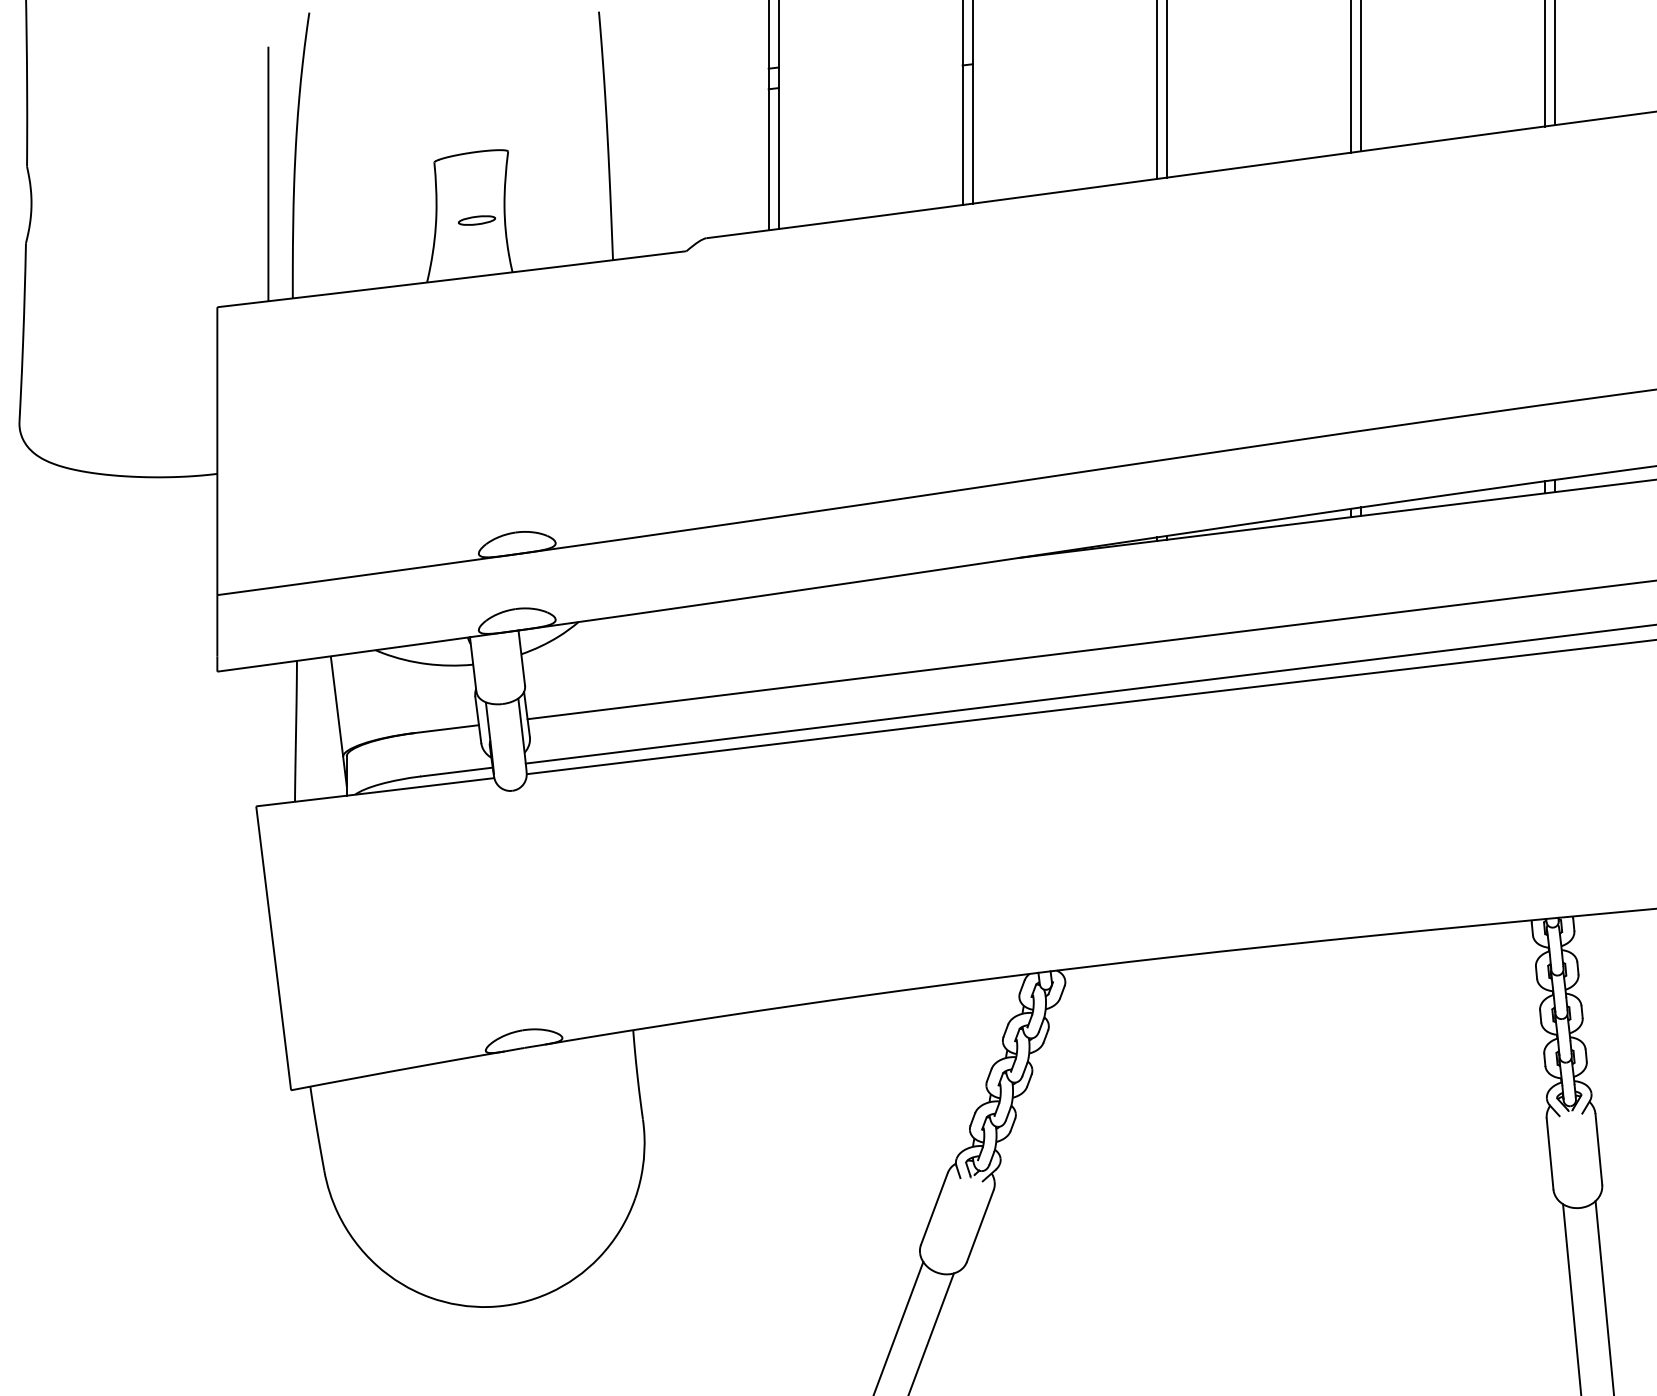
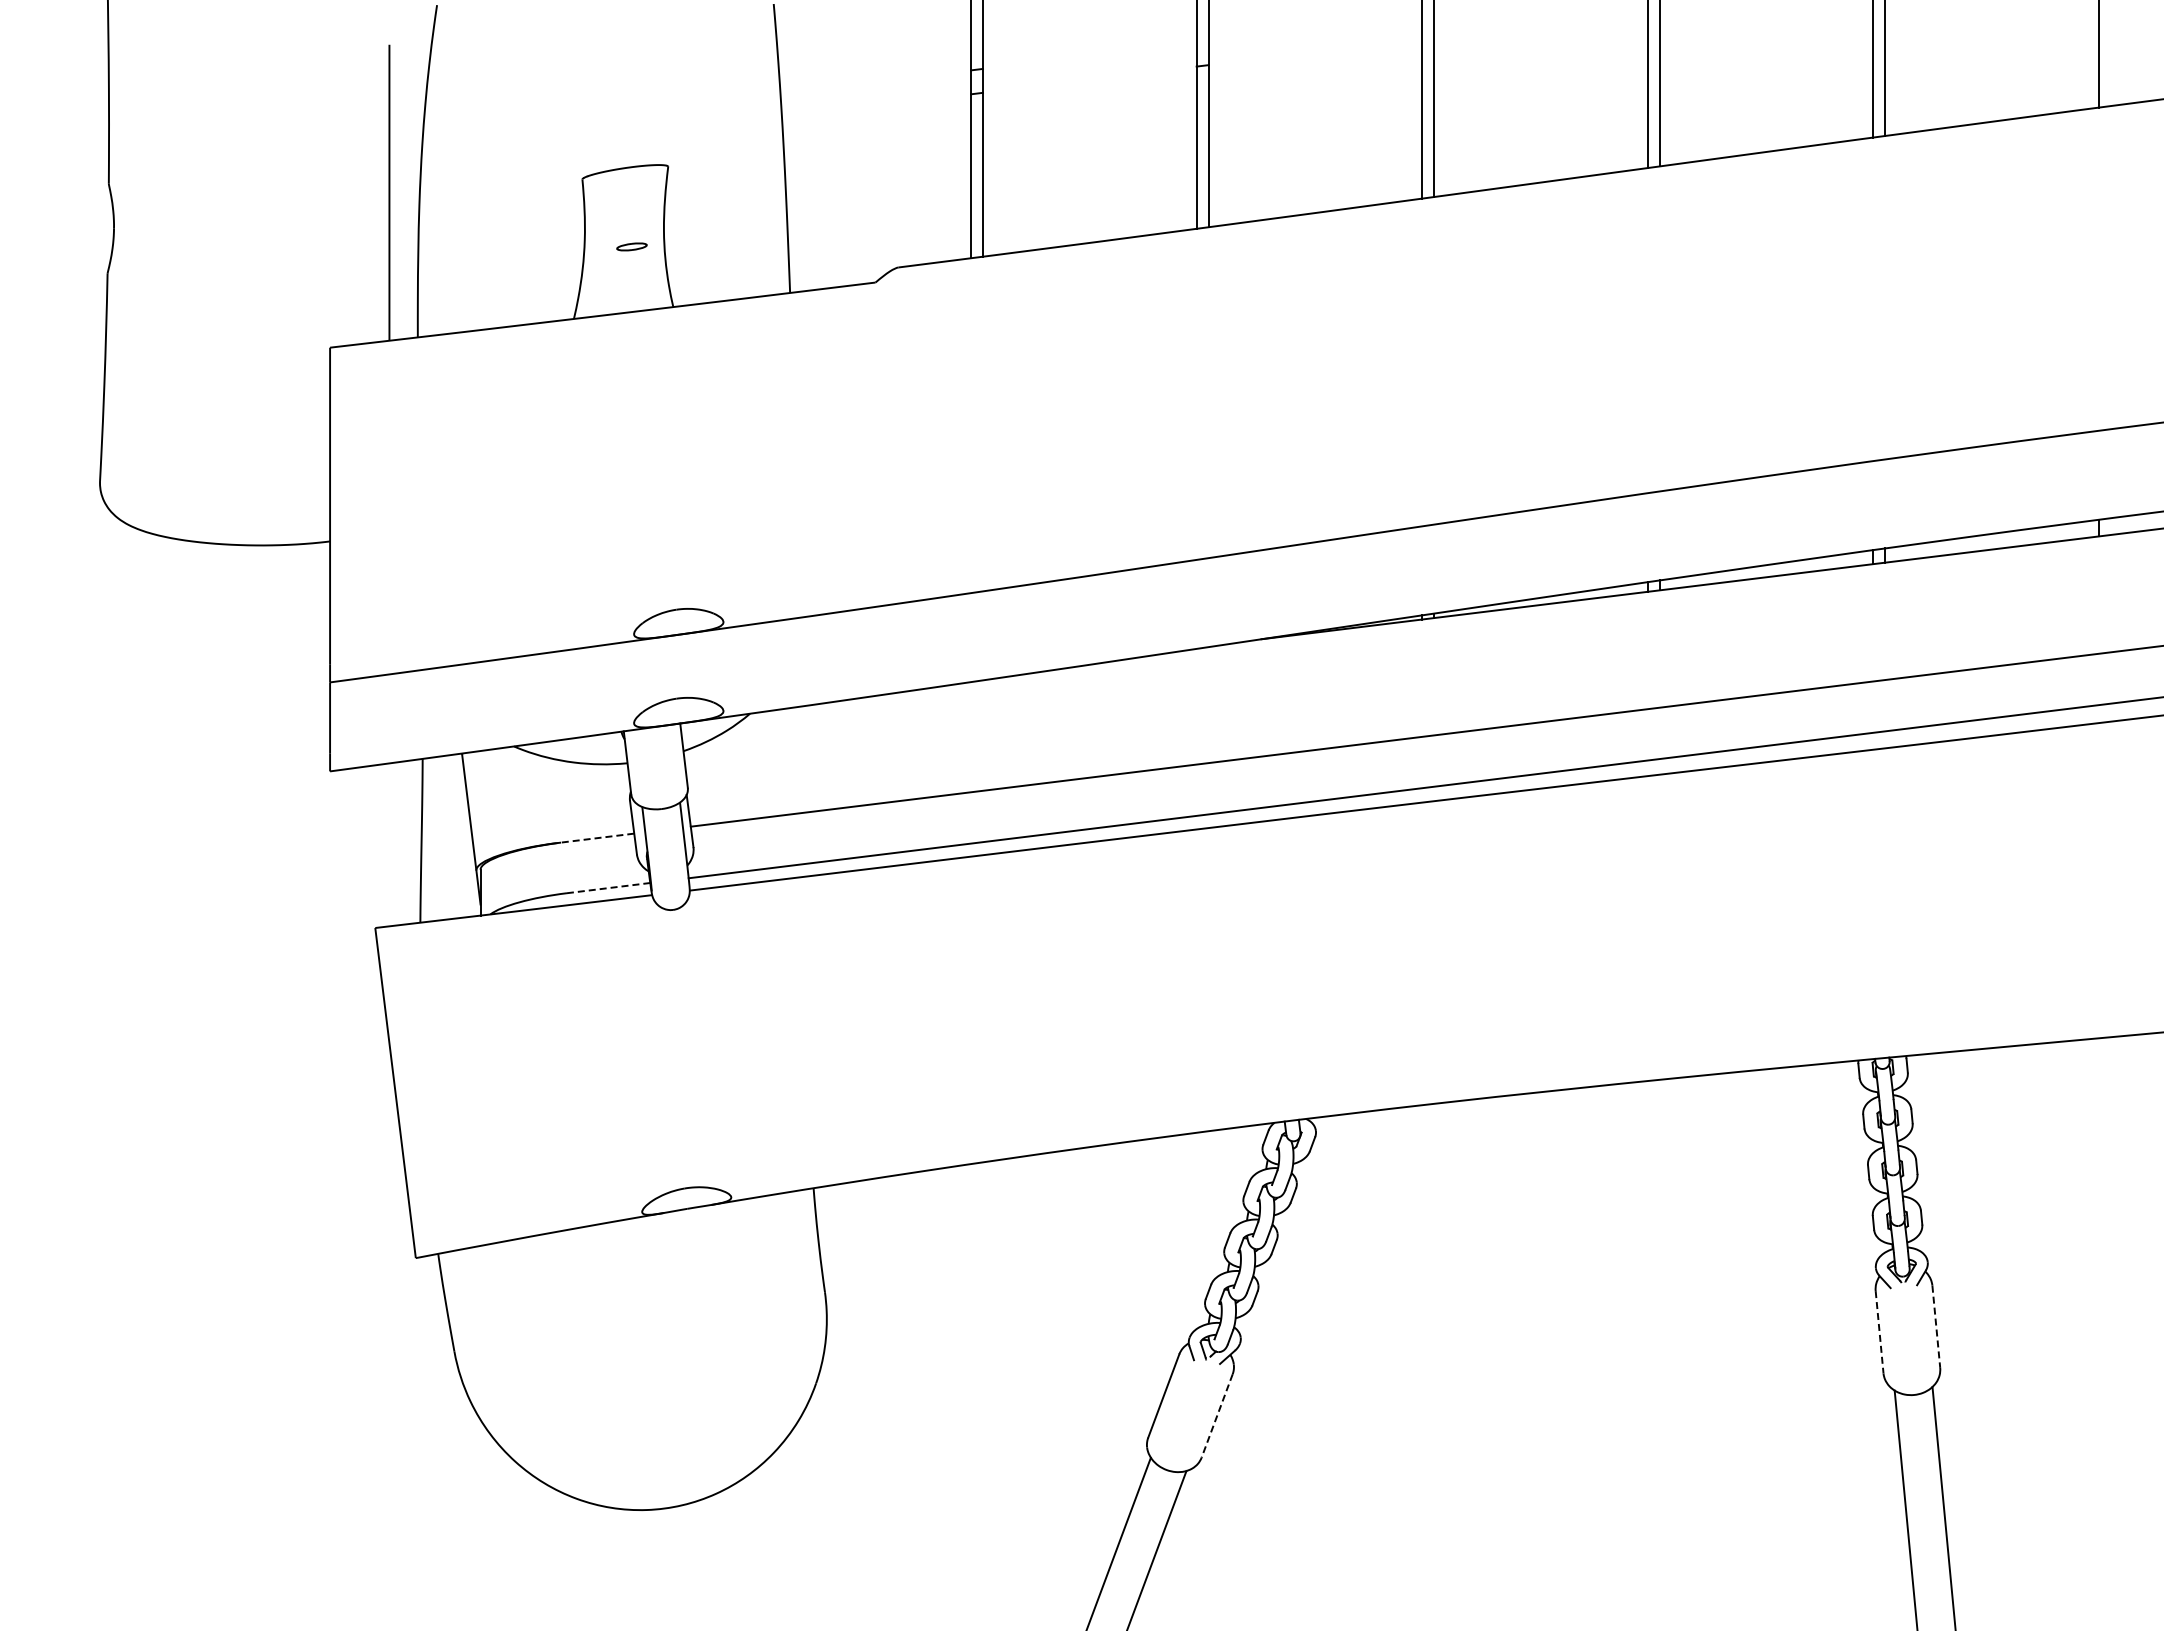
part: (476, 220) -> (631, 246), size x0.7
line: (445, 729) -> (595, 838), solid -> dashed
line: (456, 772) -> (608, 888), solid -> dashed
line: (1599, 1149) -> (1936, 1327), solid -> dashed
line: (1550, 1154) -> (1879, 1332), solid -> dashed
line: (980, 1225) -> (1217, 1415), solid -> dashed

